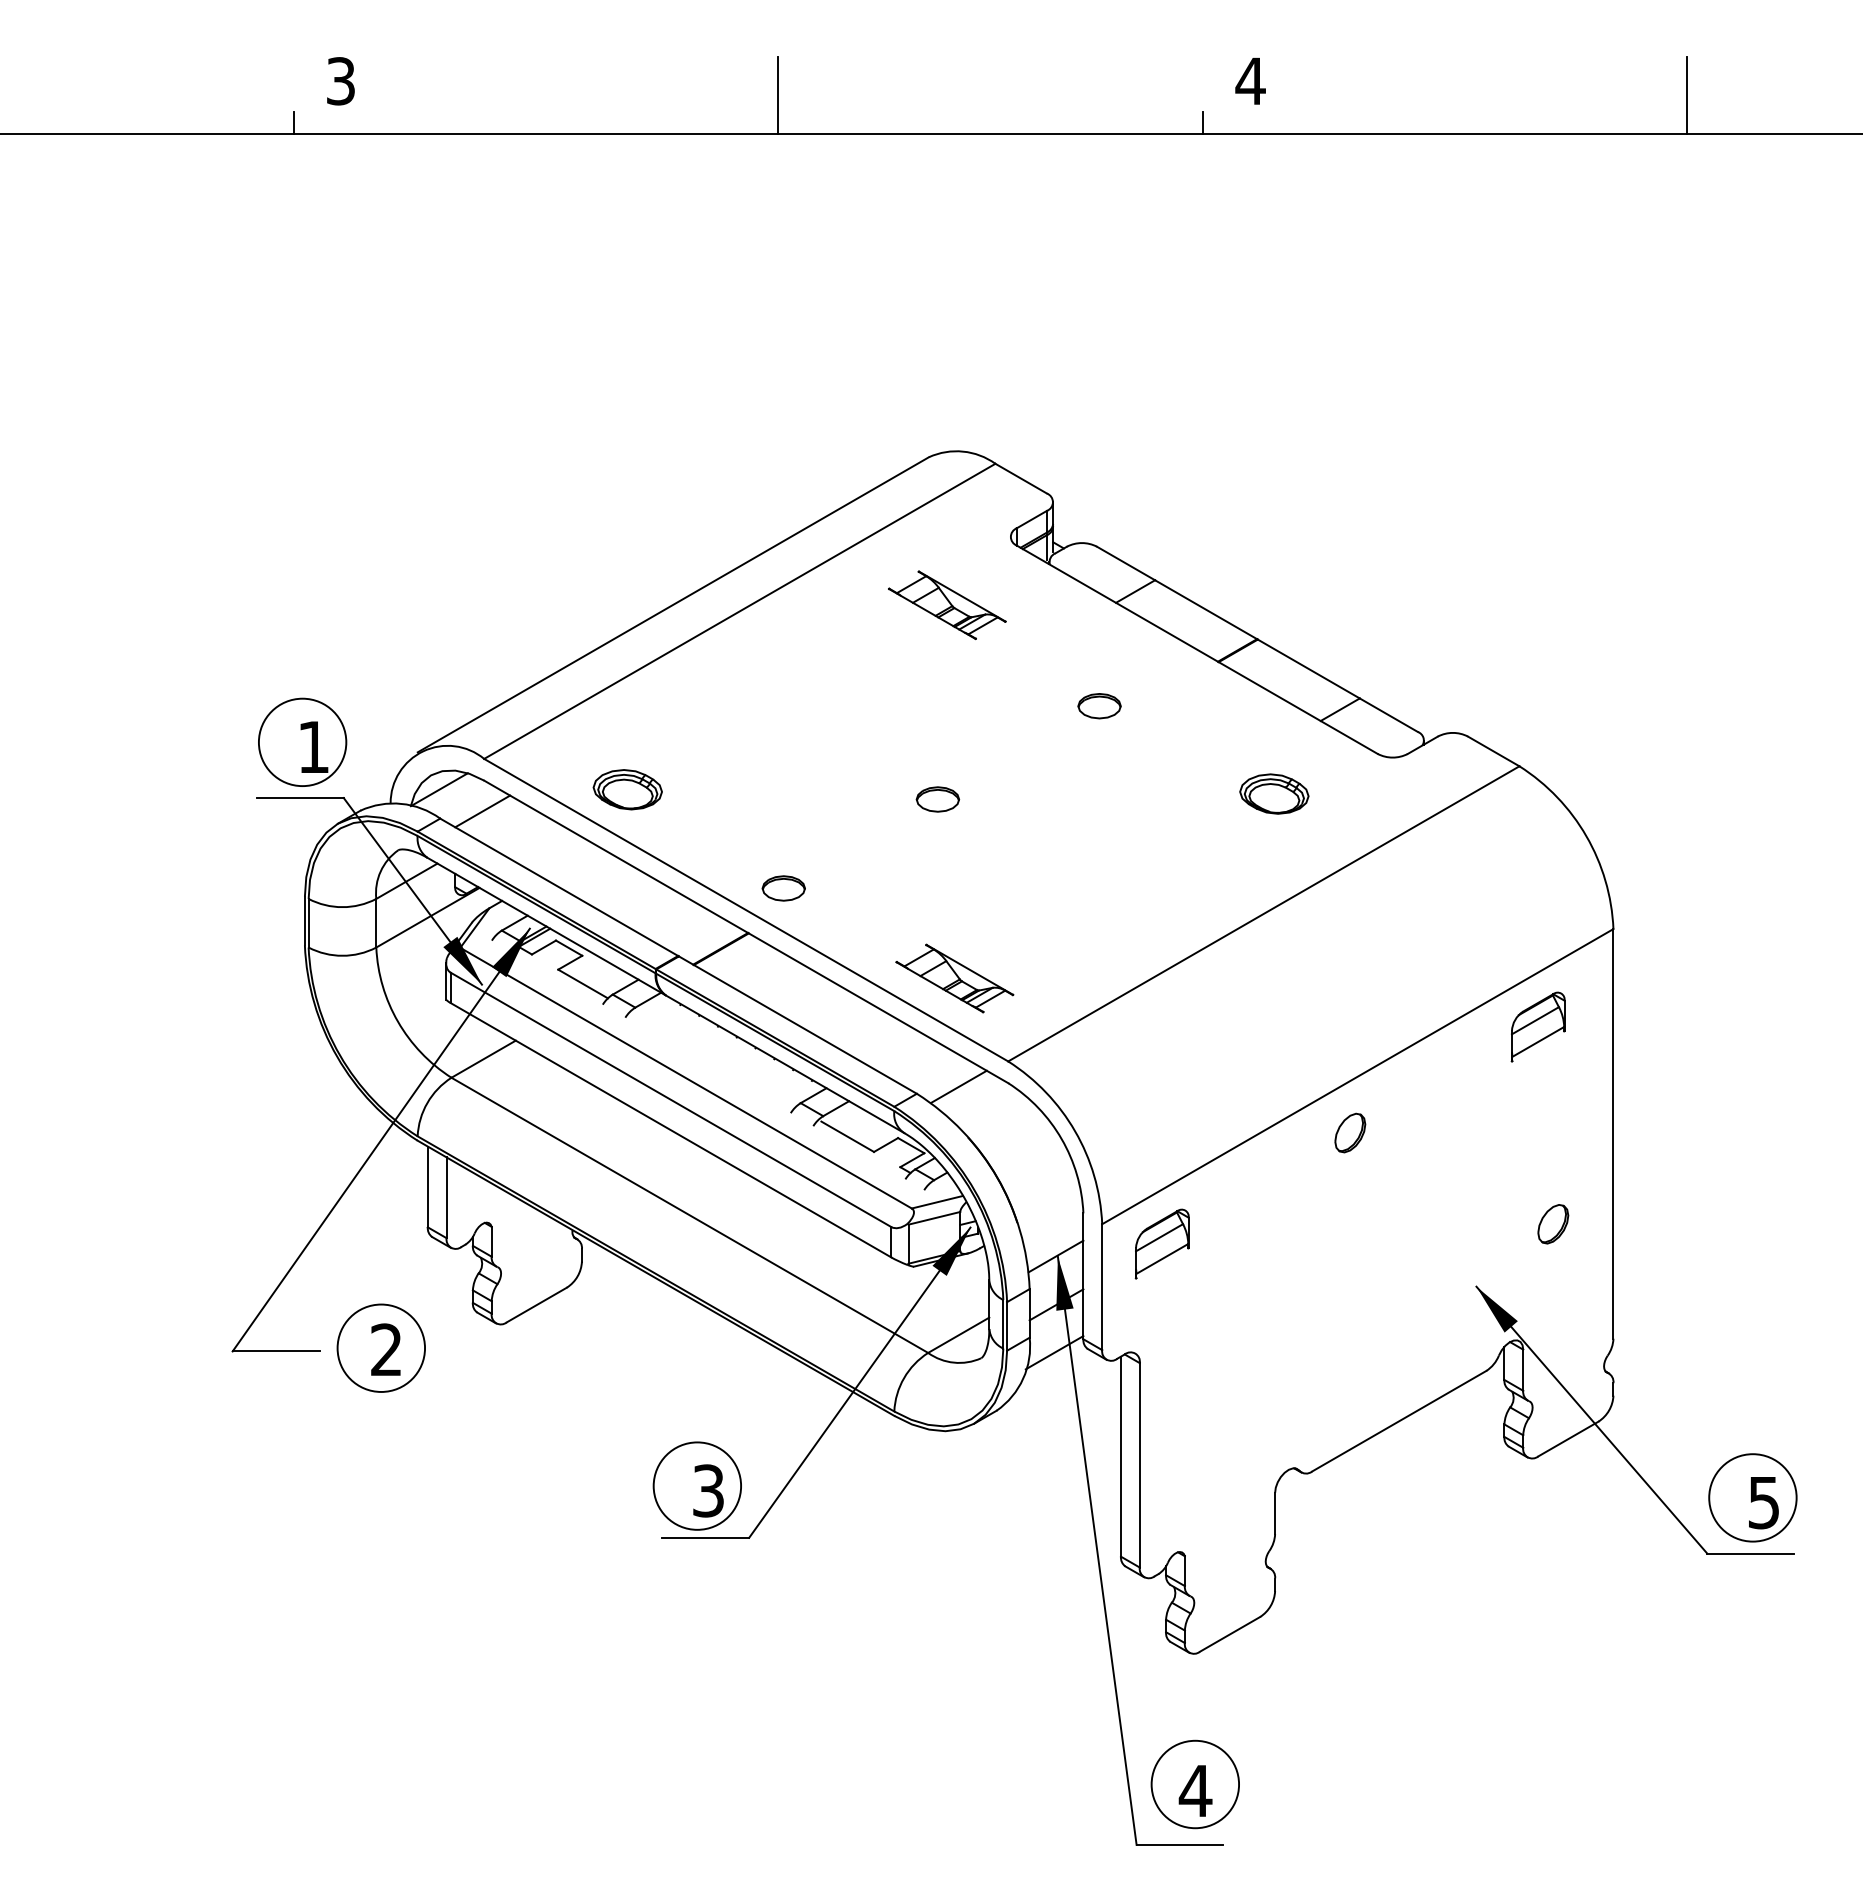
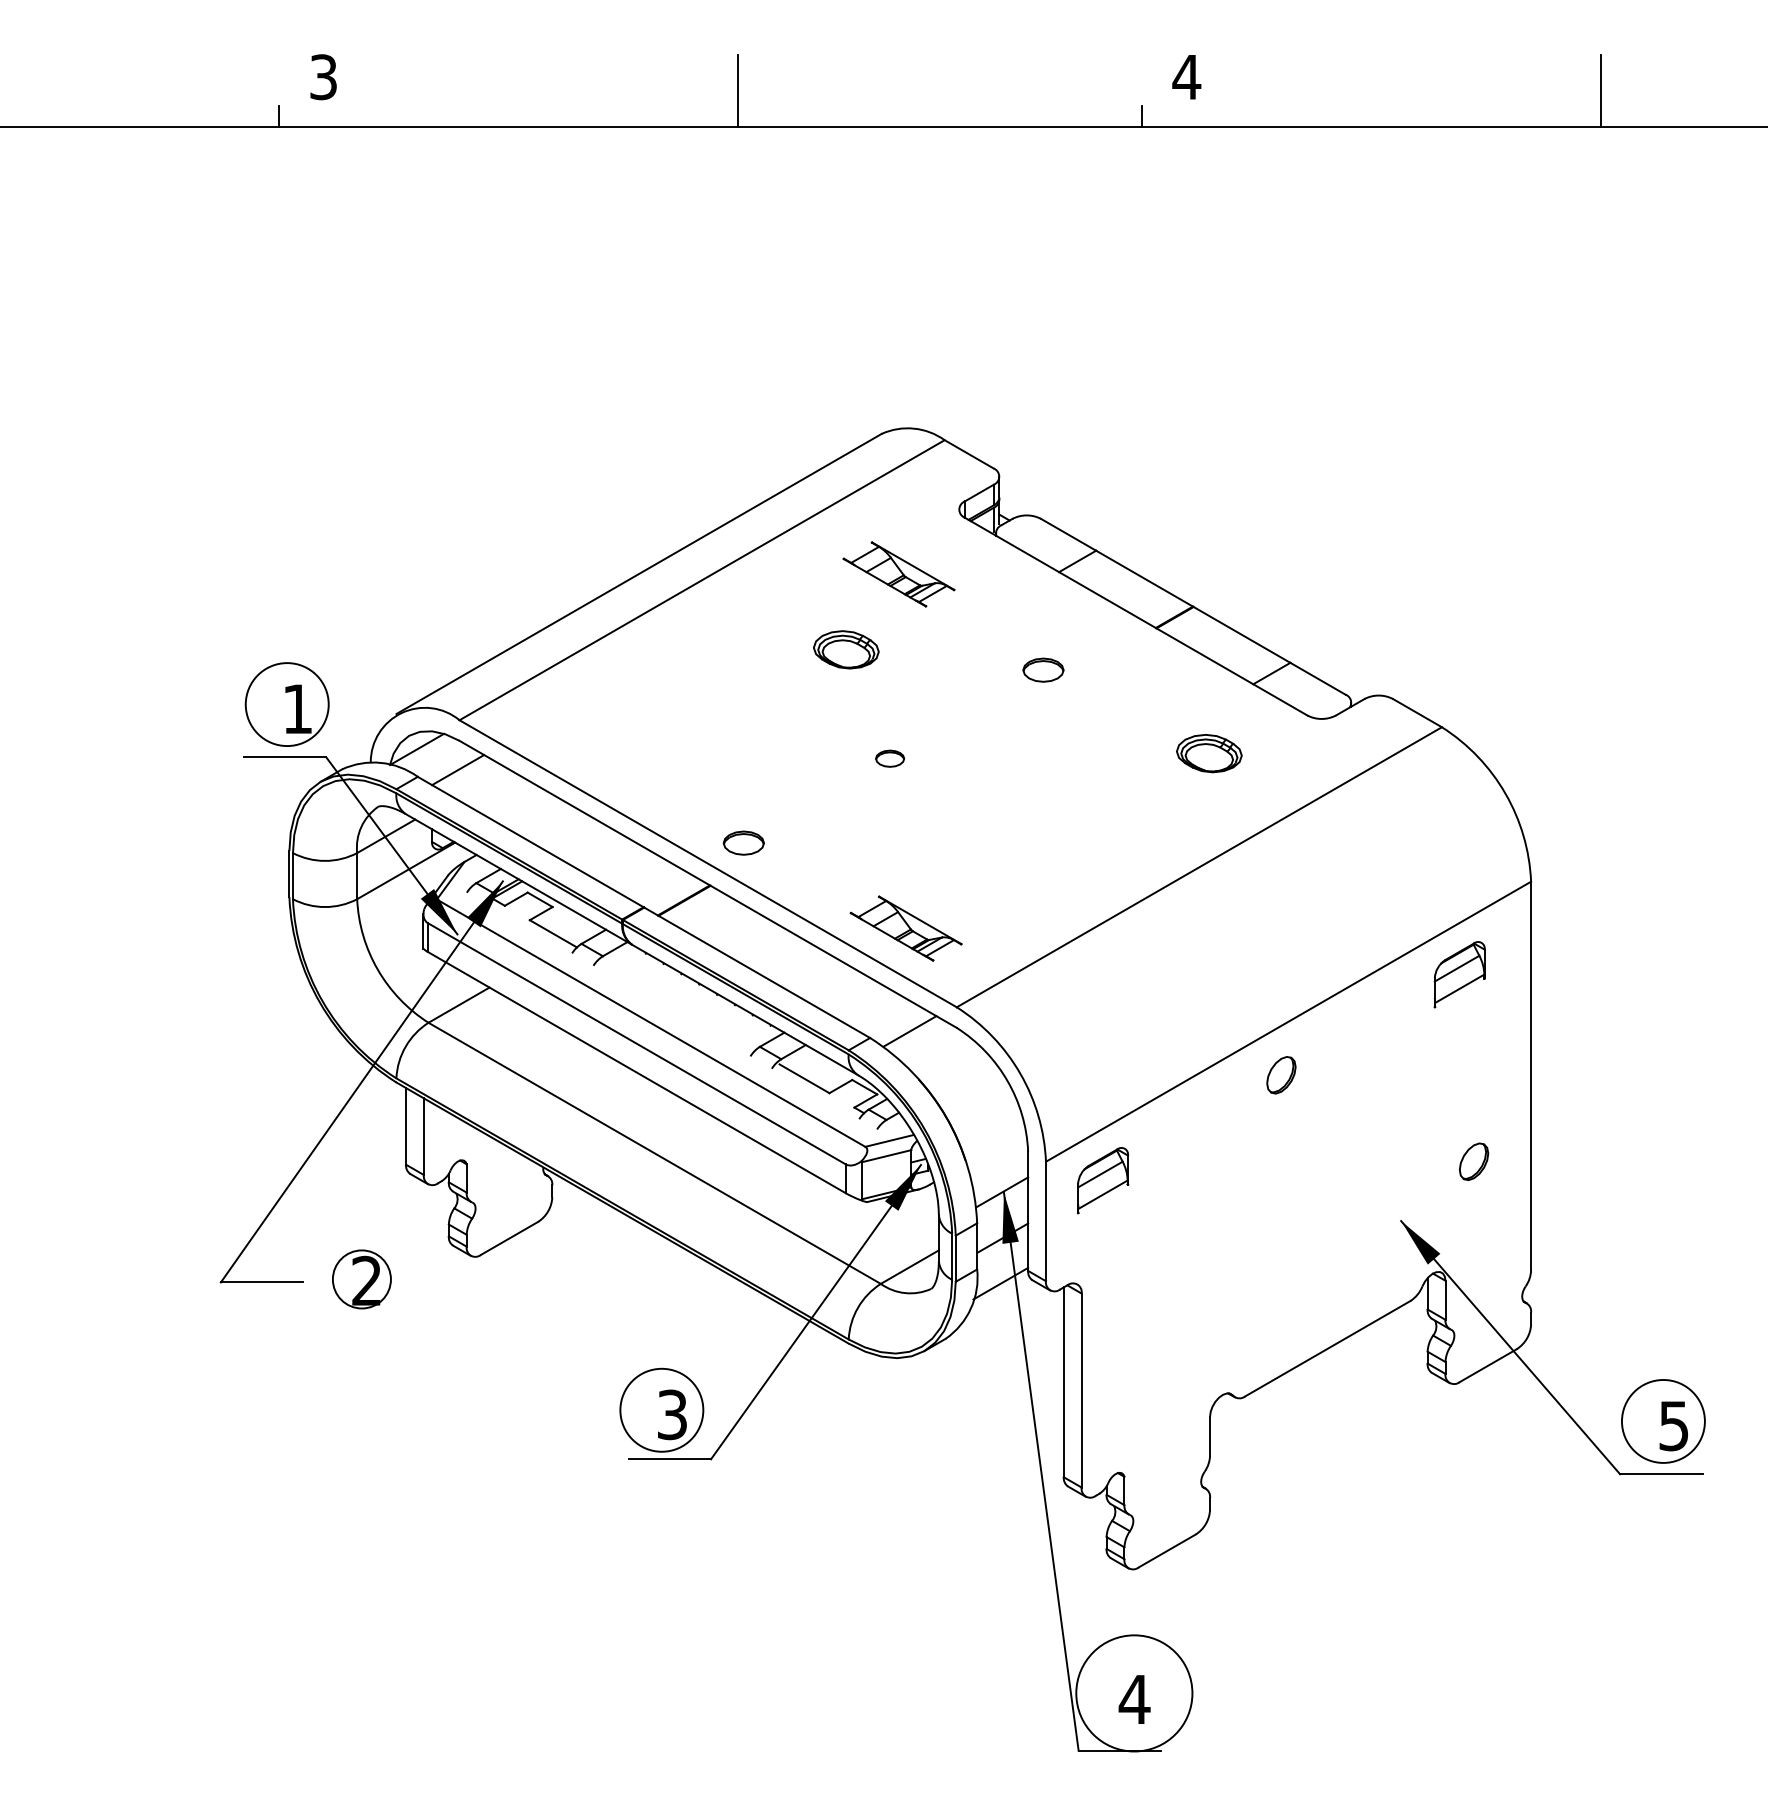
part: (627, 789) -> (846, 649), moved
part: (937, 799) -> (889, 758), size x0.7
circle: (381, 1347) -> (362, 1278), size x0.7
circle: (1195, 1784) -> (1134, 1693), size x1.4

